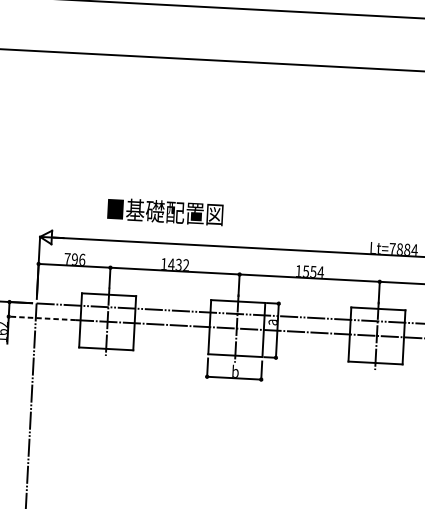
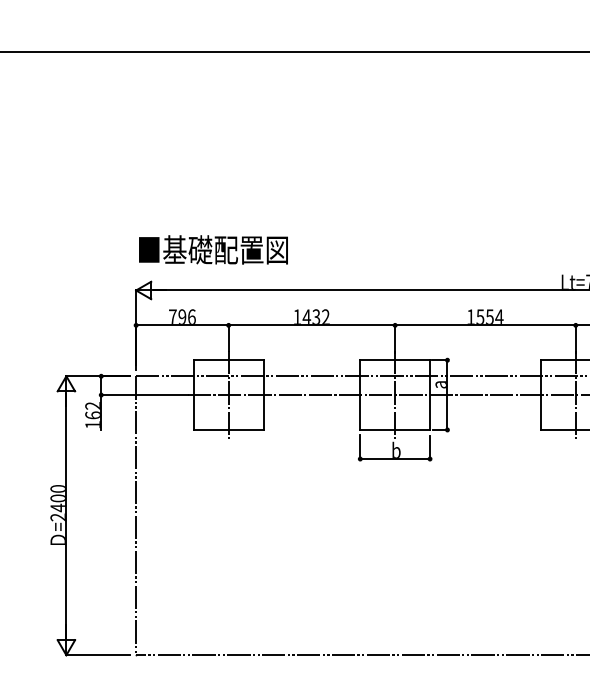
text: (165, 211) -> (213, 249), moved
line: (41, 318) -> (143, 395), dashed -> solid

